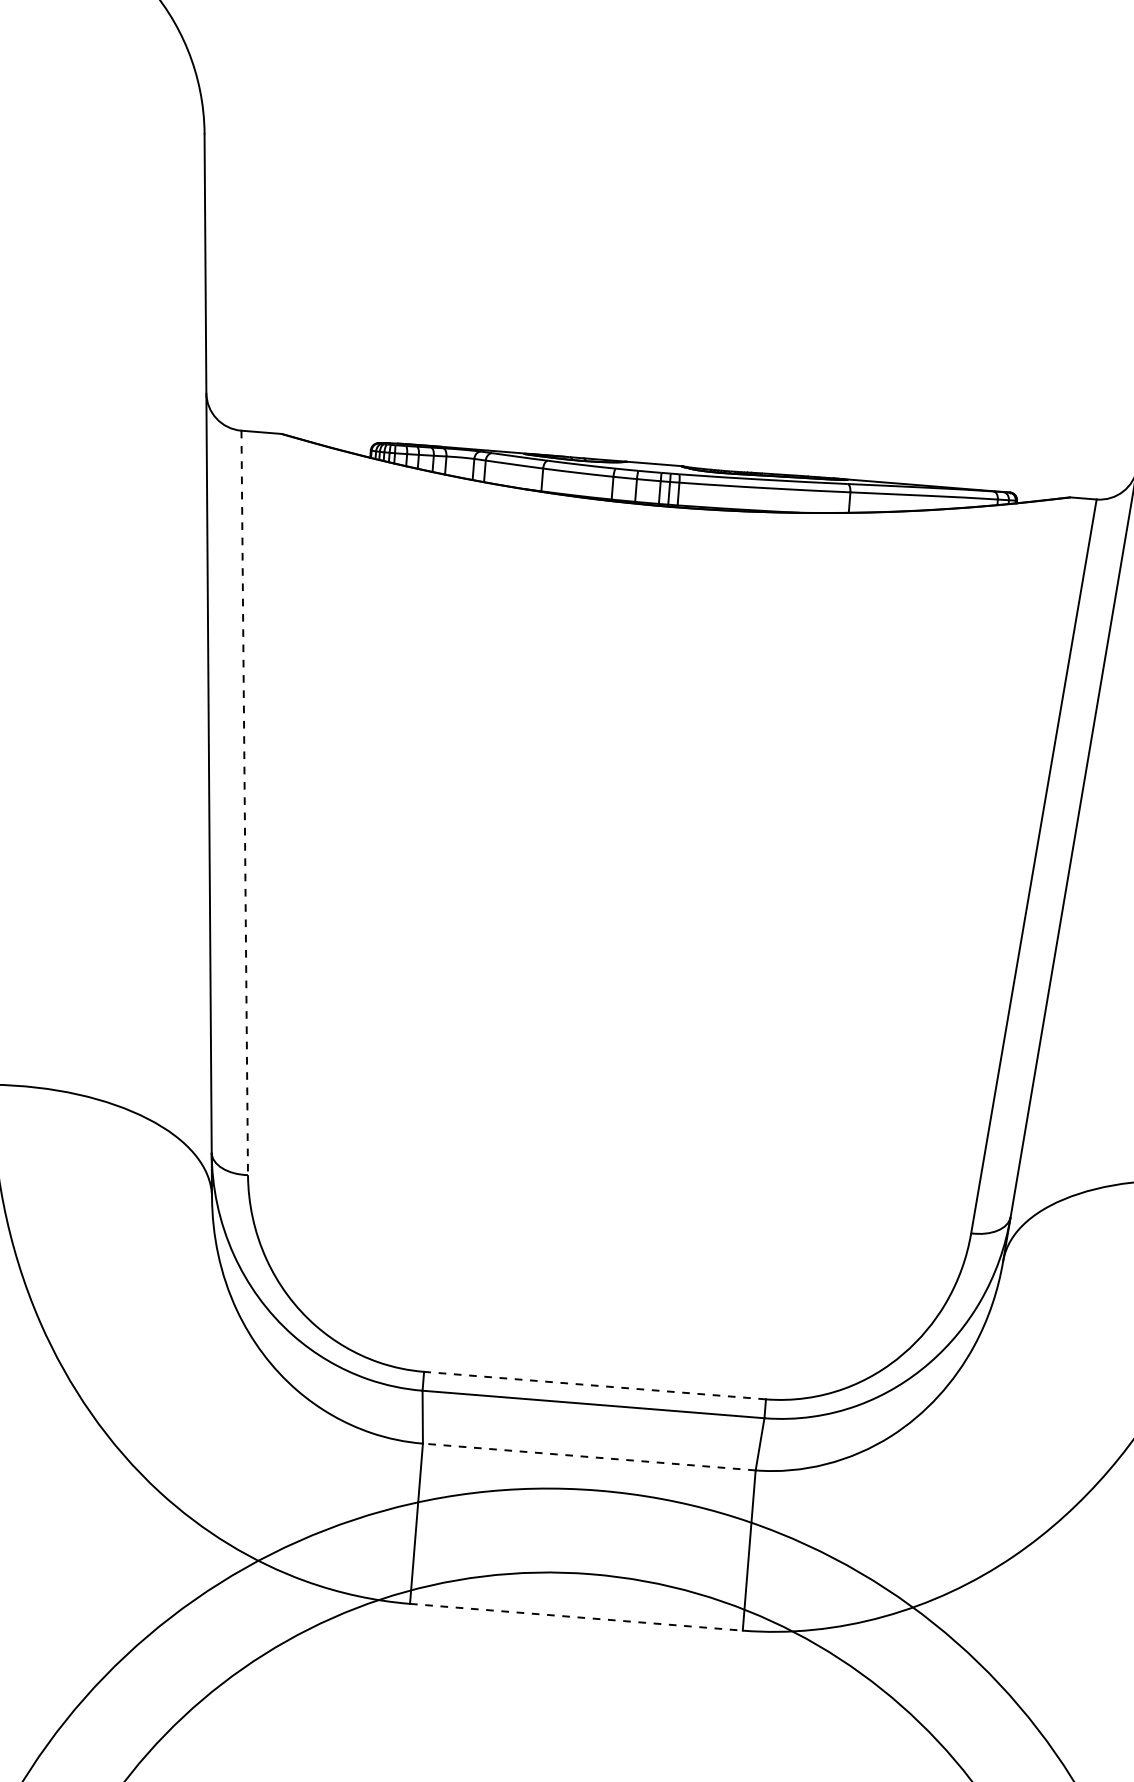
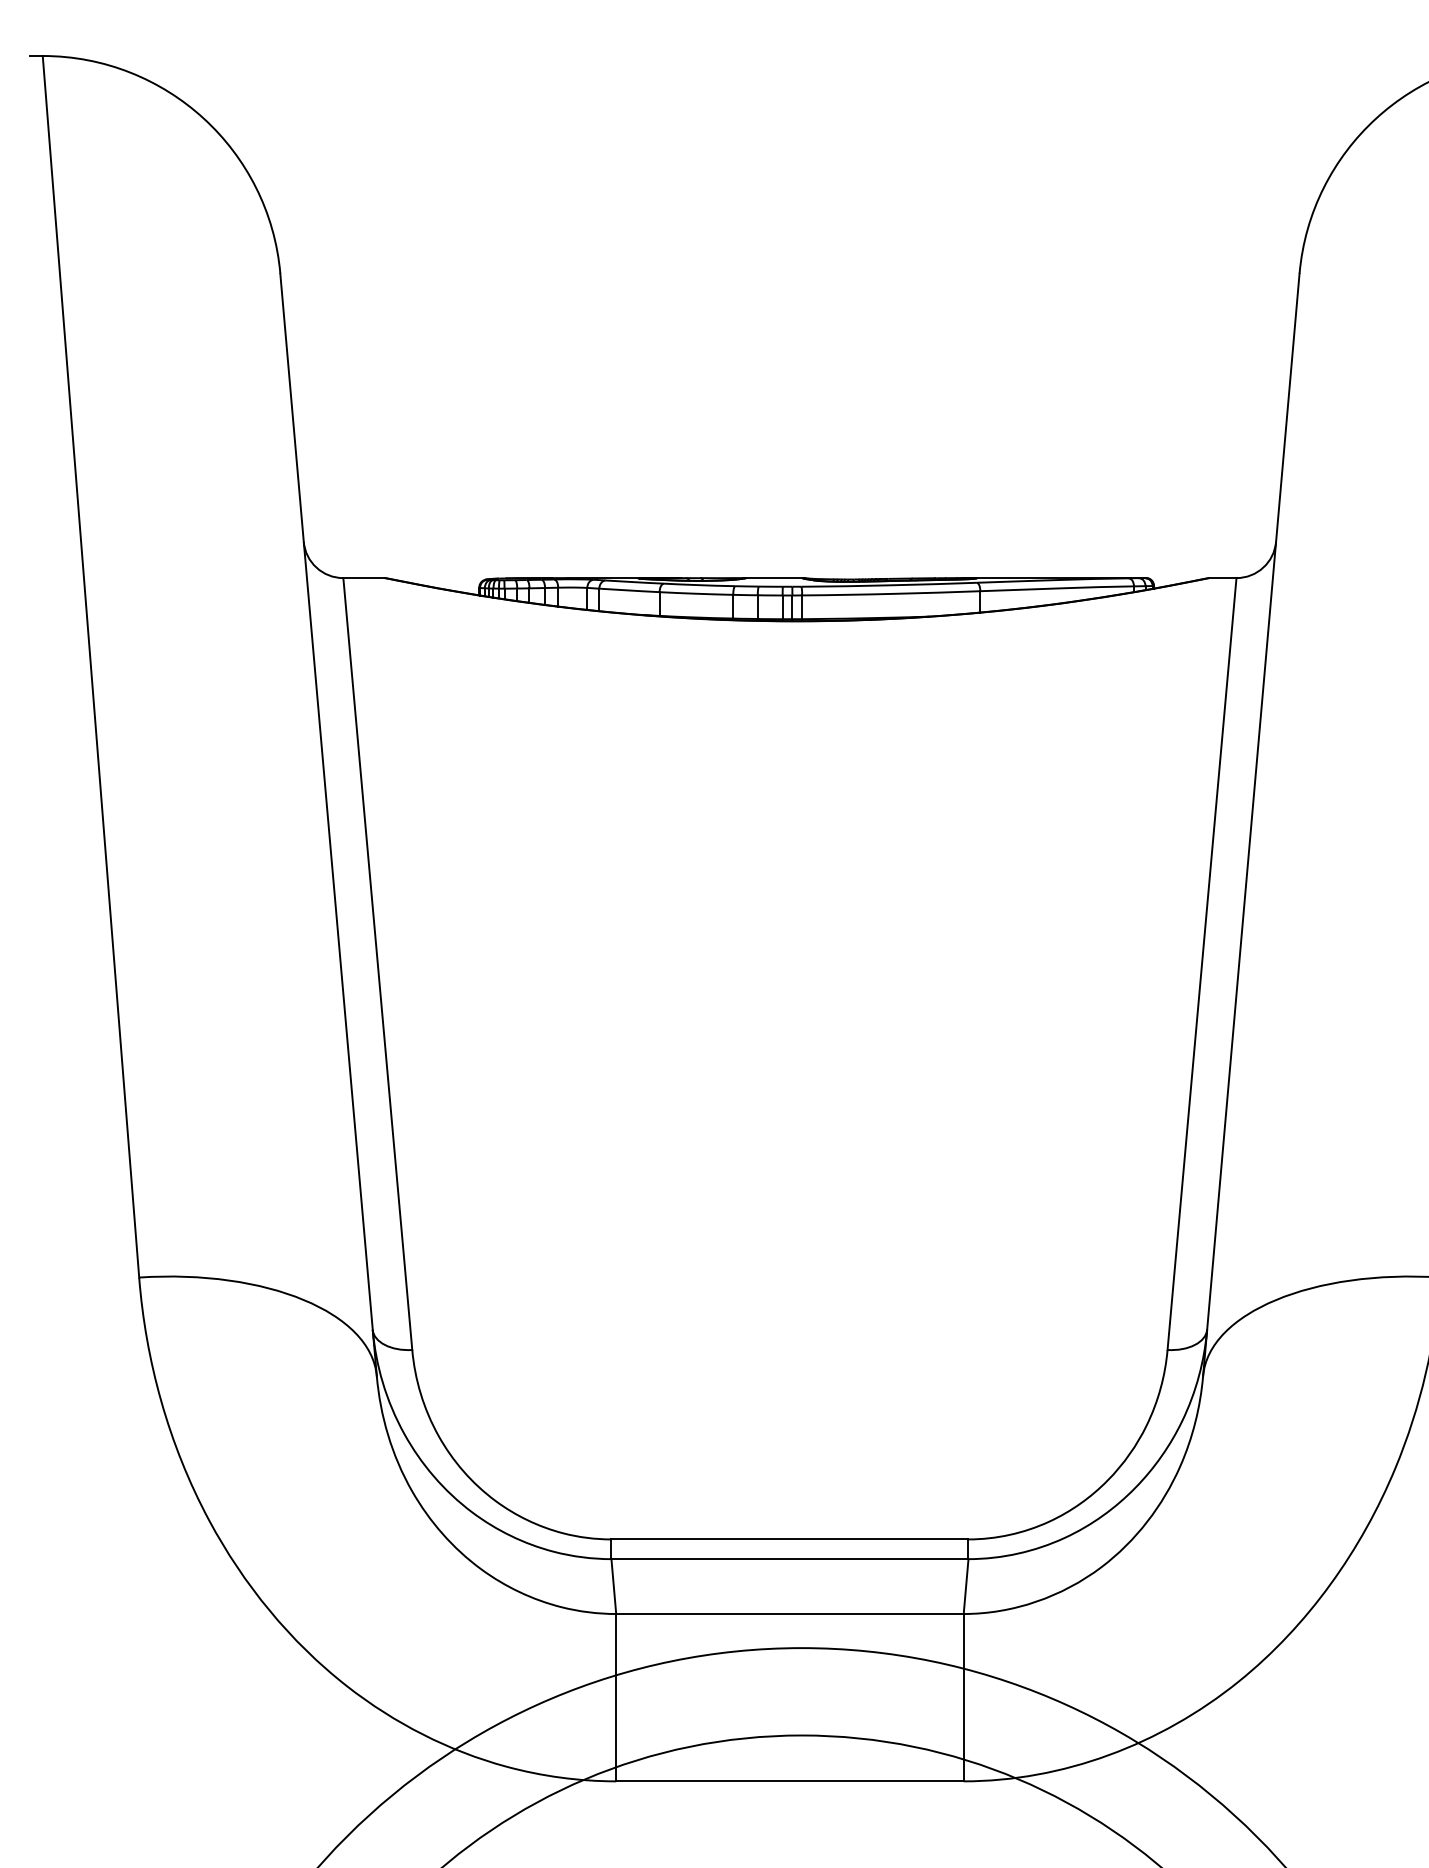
line: (244, 803) -> (377, 964), dashed -> solid
line: (594, 1385) -> (789, 1539), dashed -> solid
line: (588, 1457) -> (789, 1614), dashed -> solid
line: (575, 1617) -> (789, 1781), dashed -> solid

